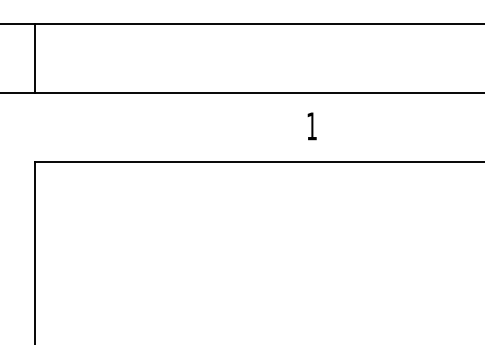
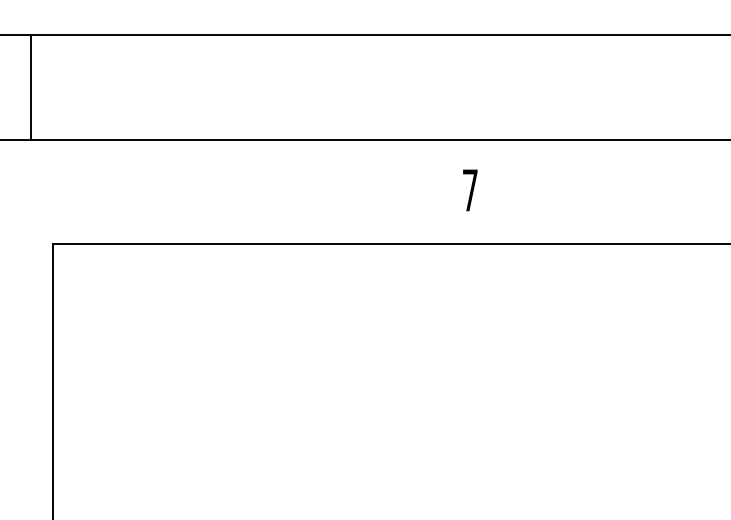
line: (35, 57) -> (30, 86), moved
text: (311, 126) -> (469, 190), 1 -> 7

